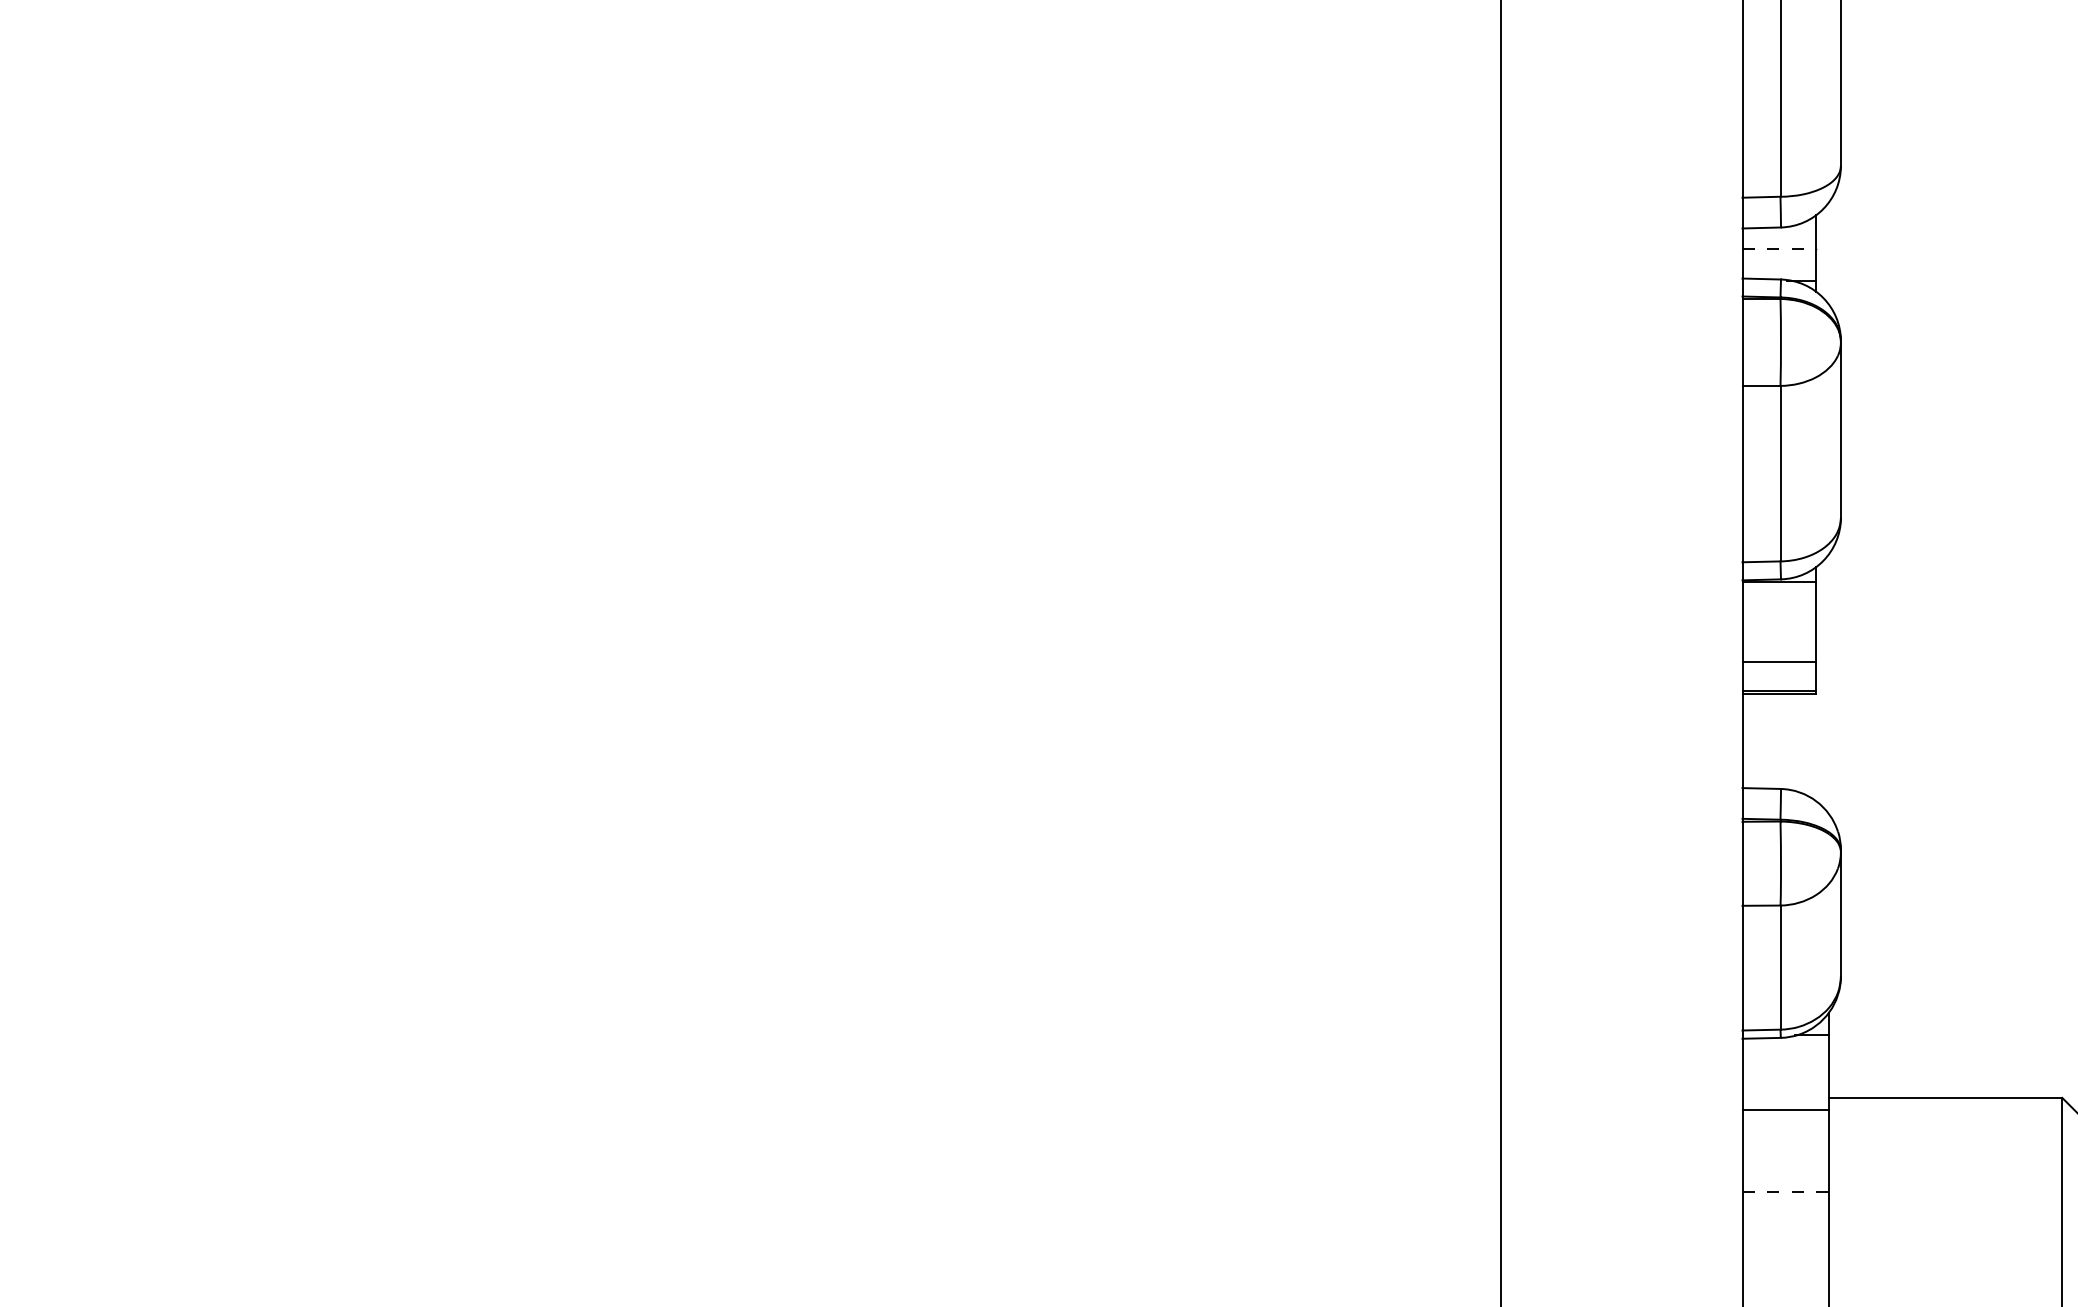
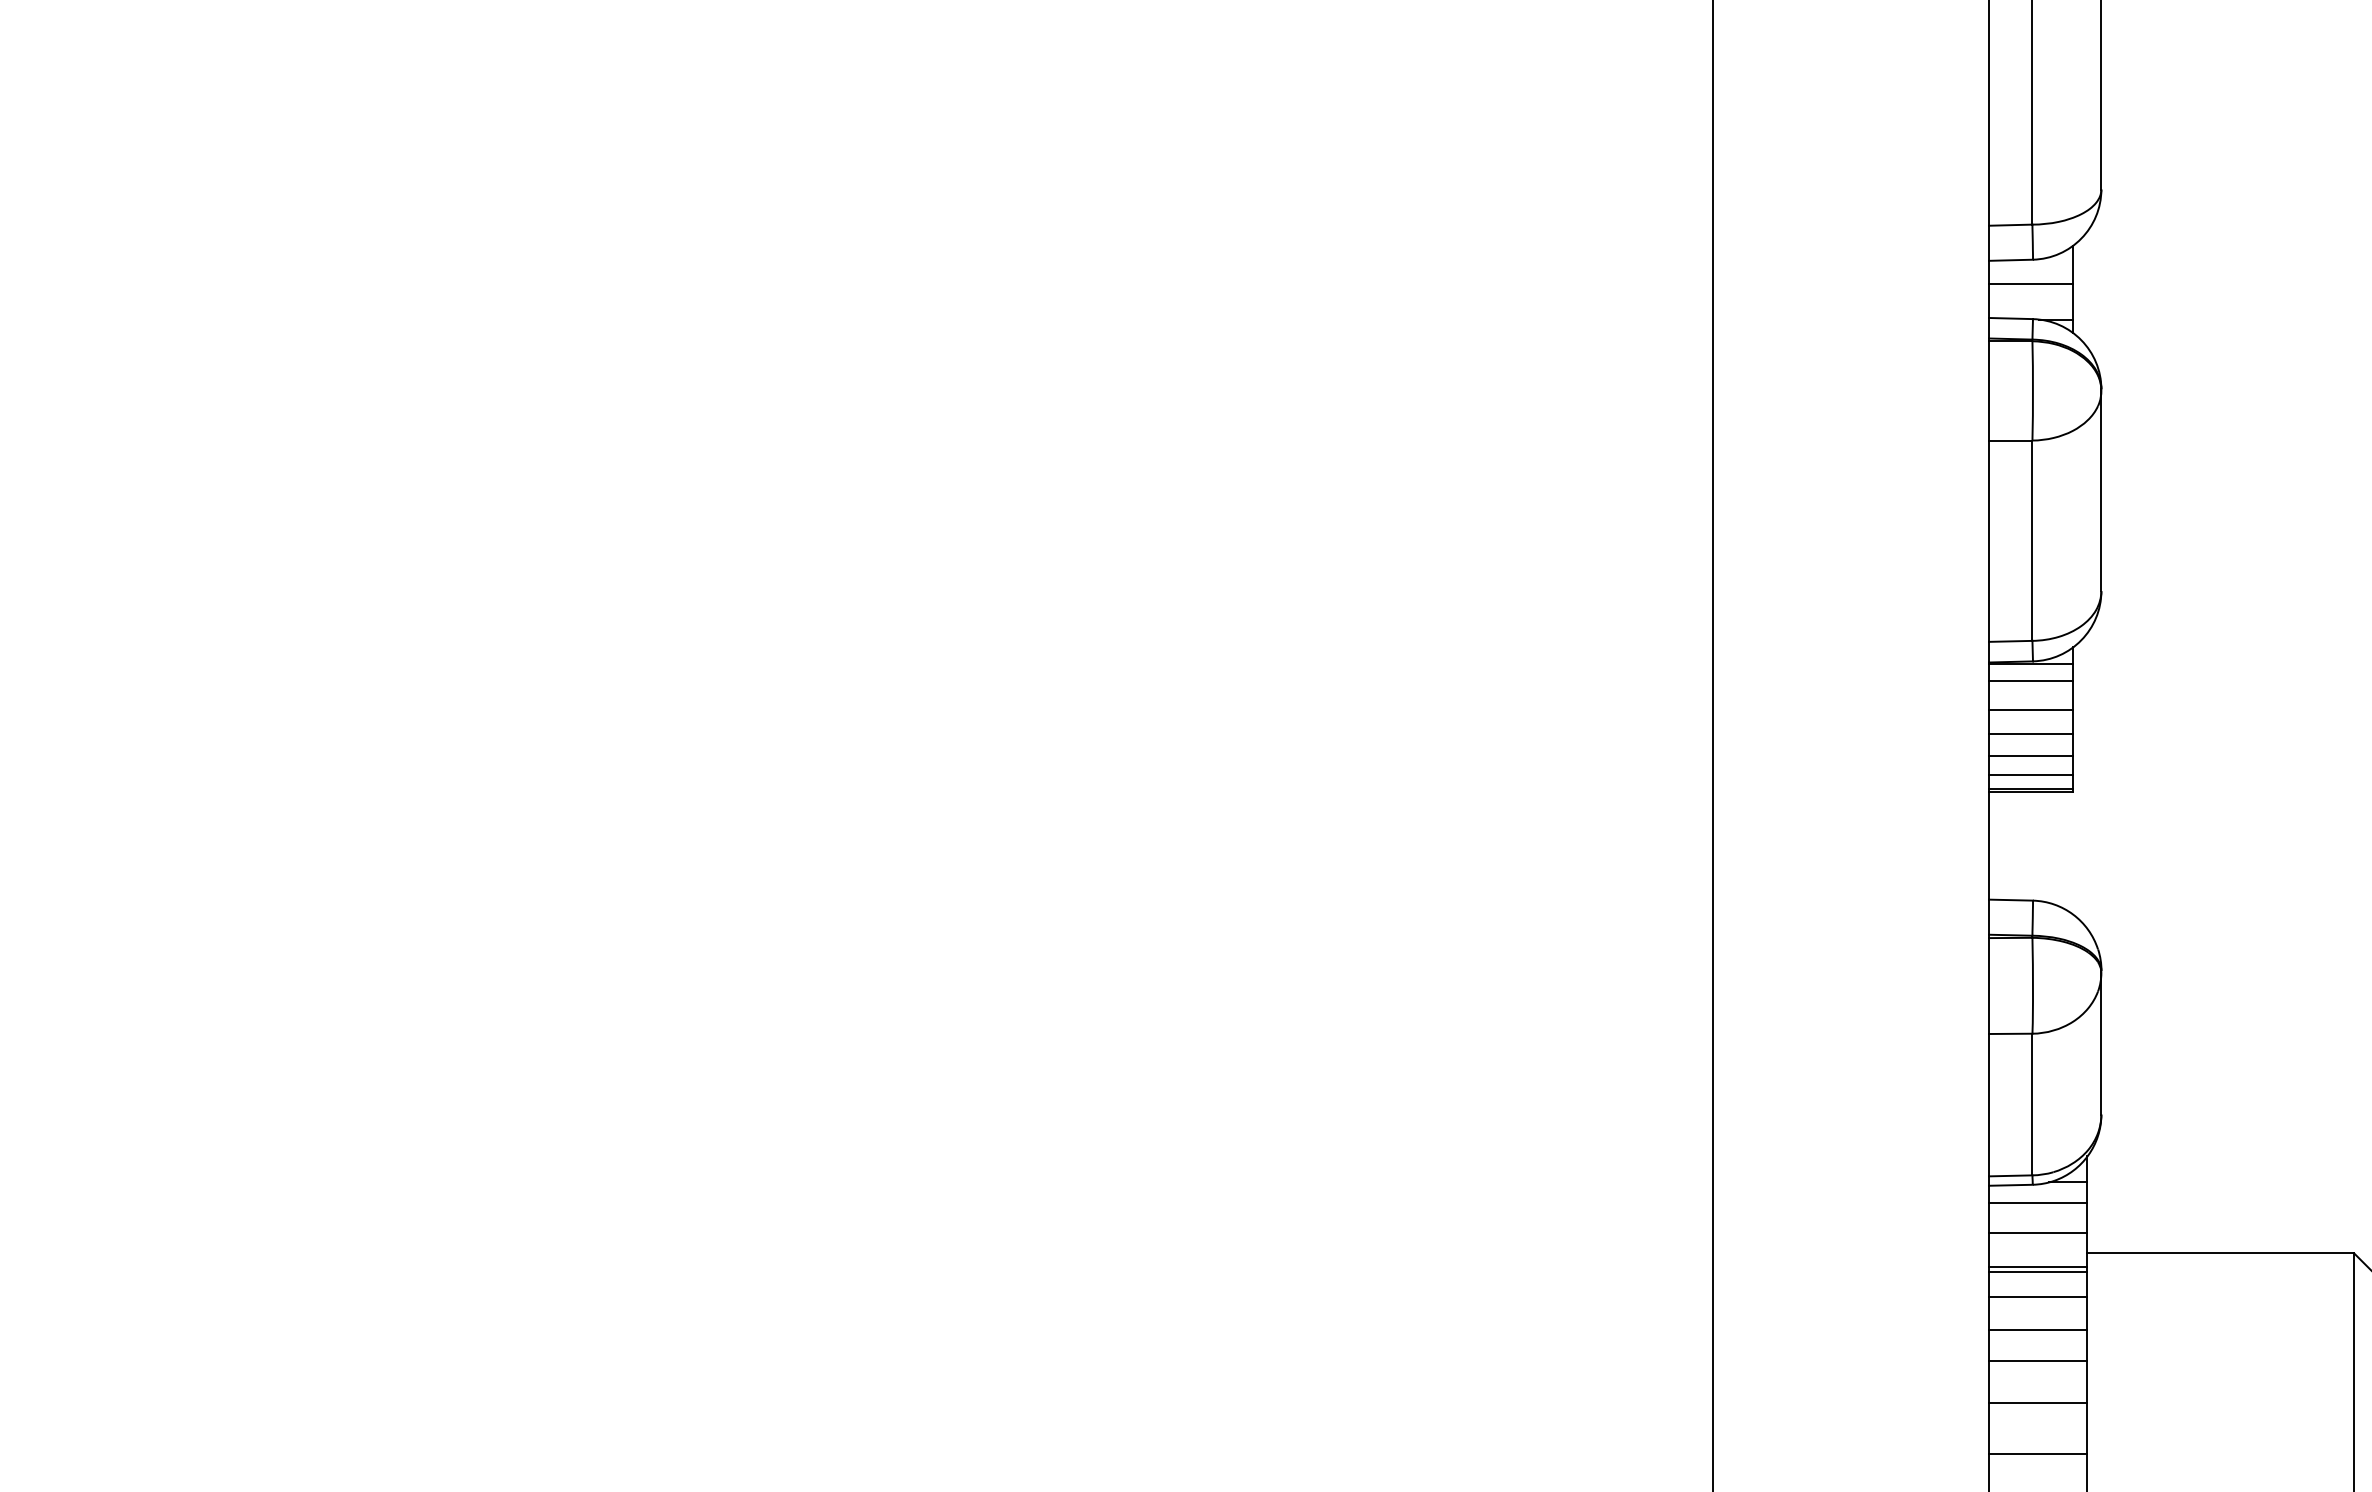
line: (1779, 248) -> (2031, 283), dashed -> solid
line: (1779, 596) -> (2031, 680), added
line: (1779, 622) -> (2031, 710), added
line: (1779, 642) -> (2031, 733), added
line: (1779, 678) -> (2031, 774), added
line: (1785, 1053) -> (2038, 1202), added
line: (1785, 1080) -> (2038, 1233), added
line: (1785, 1114) -> (2038, 1272), added
line: (1785, 1135) -> (2038, 1296), added
line: (1785, 1165) -> (2038, 1330), added
line: (1786, 1191) -> (2039, 1360), dashed -> solid
line: (1785, 1229) -> (2038, 1403), added
line: (1785, 1274) -> (2038, 1454), added

